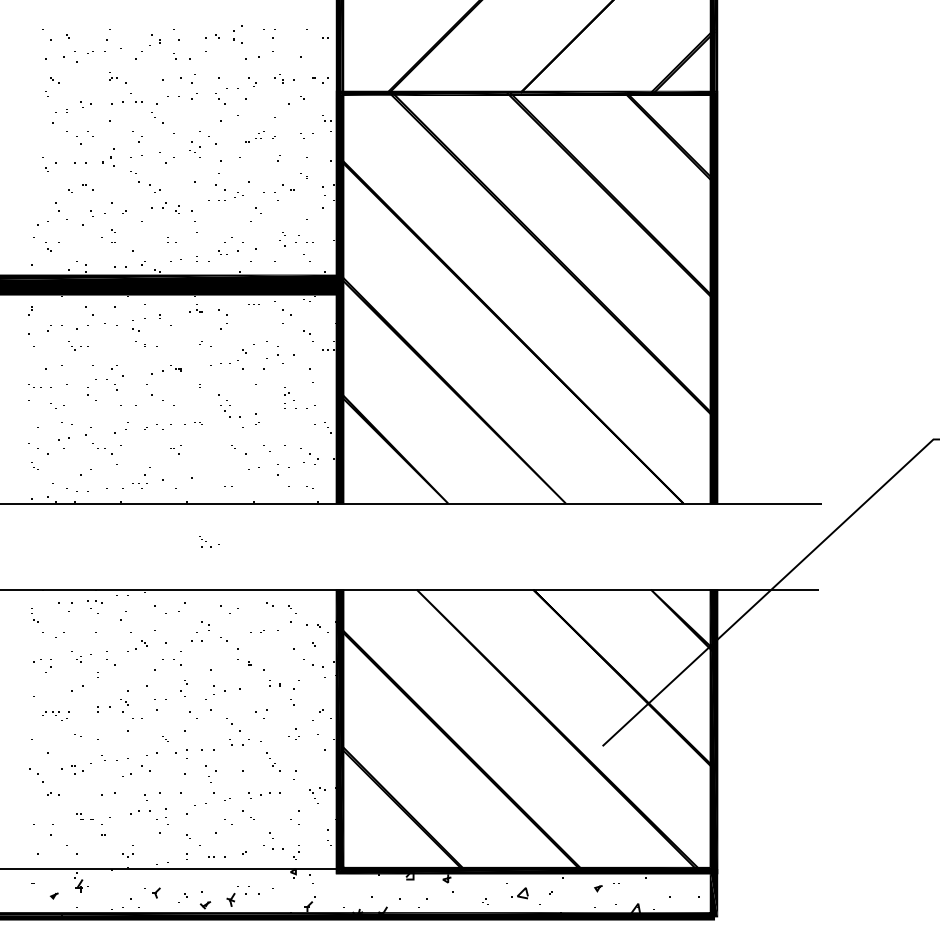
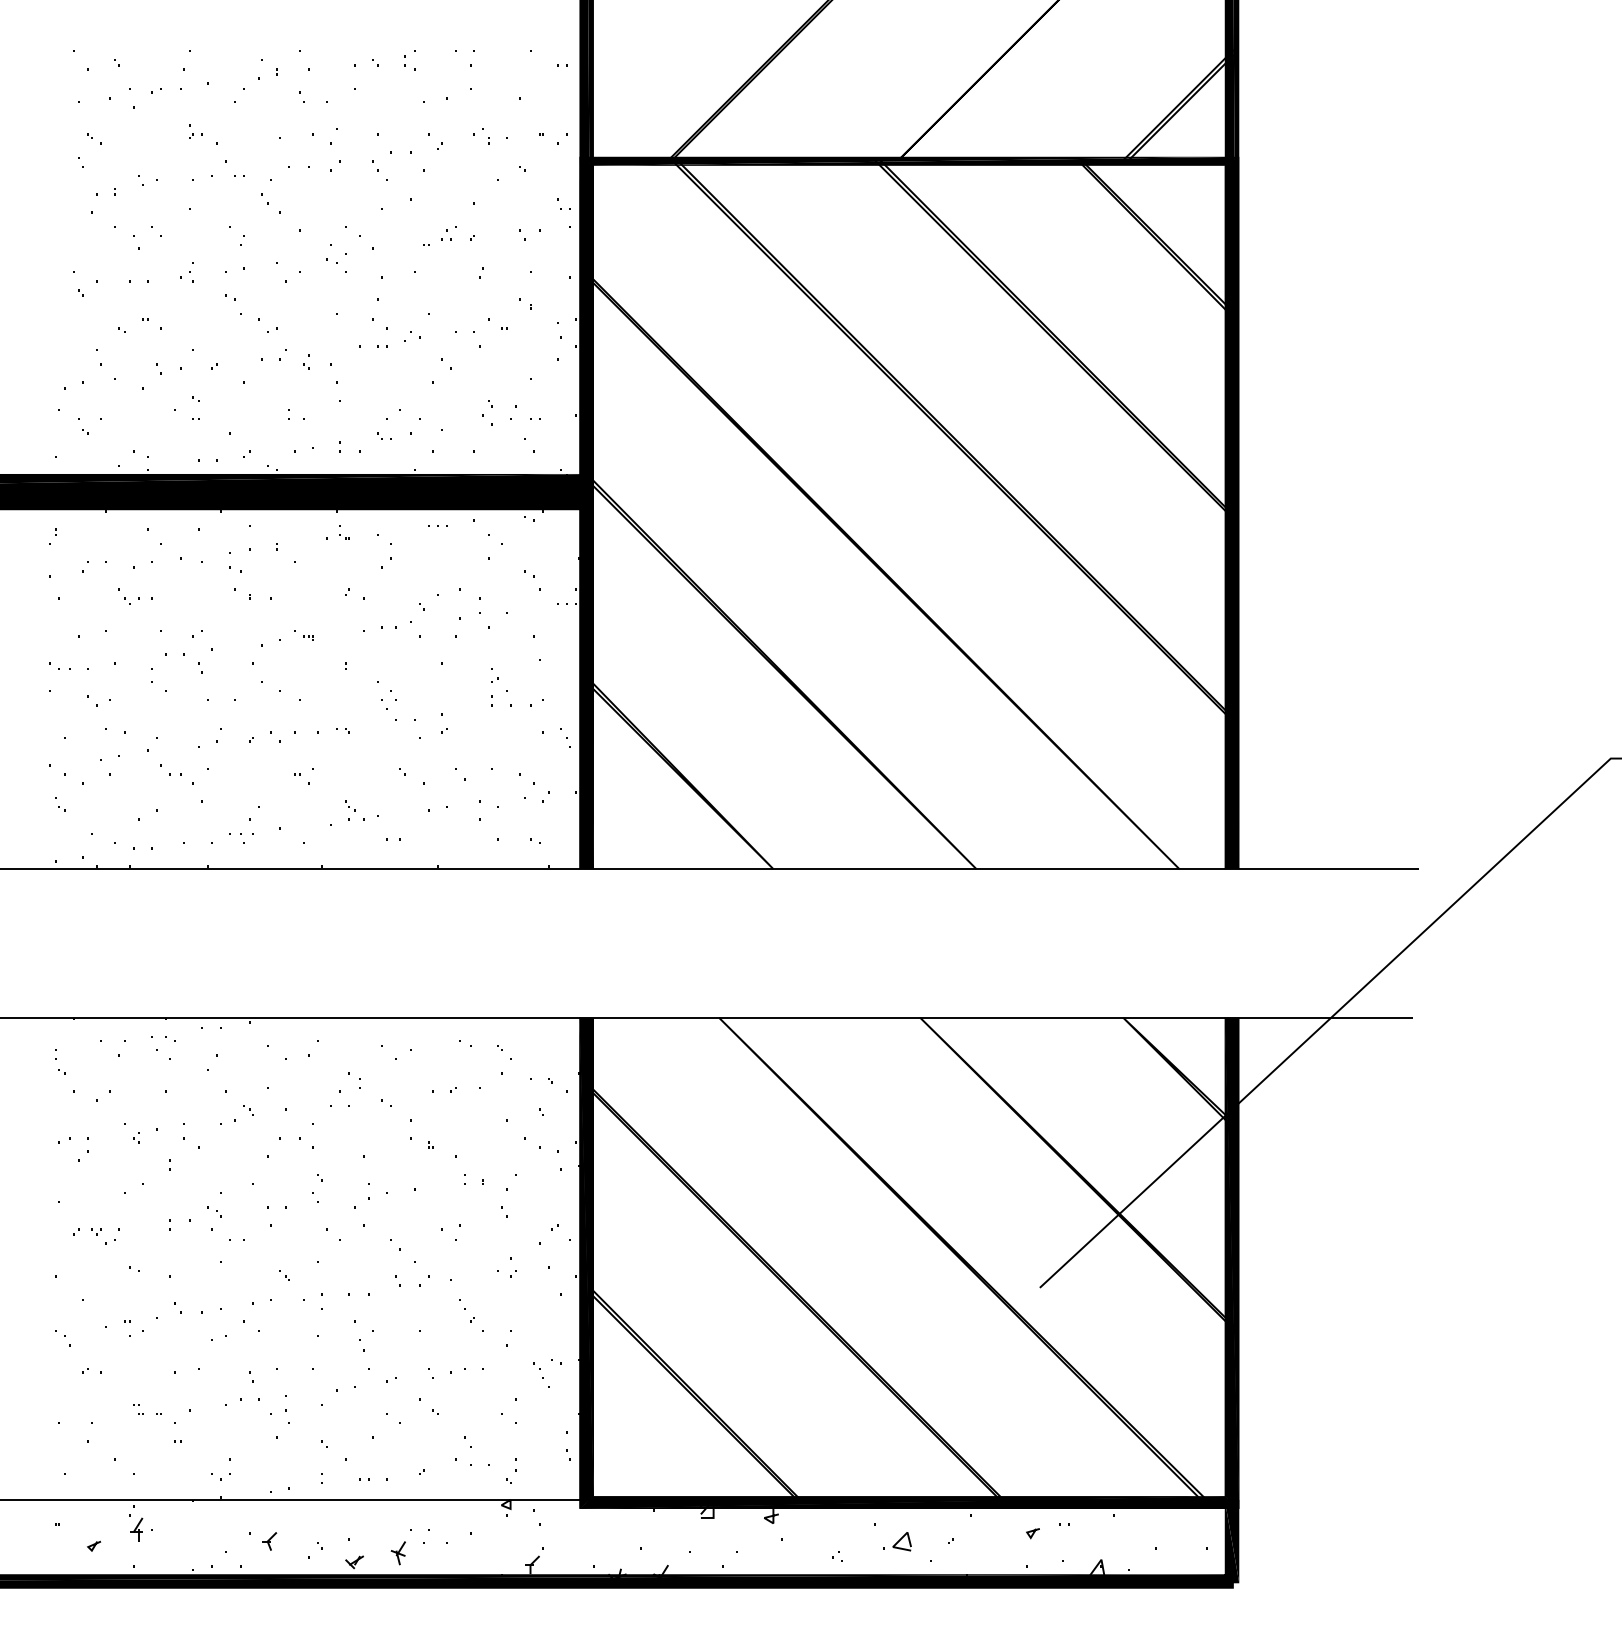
part: (237, 34) -> (409, 59), size x0.62
part: (108, 157) -> (187, 271), size x0.62
part: (209, 541) -> (361, 810), moved
part: (36, 774) -> (62, 1336), size x0.62

